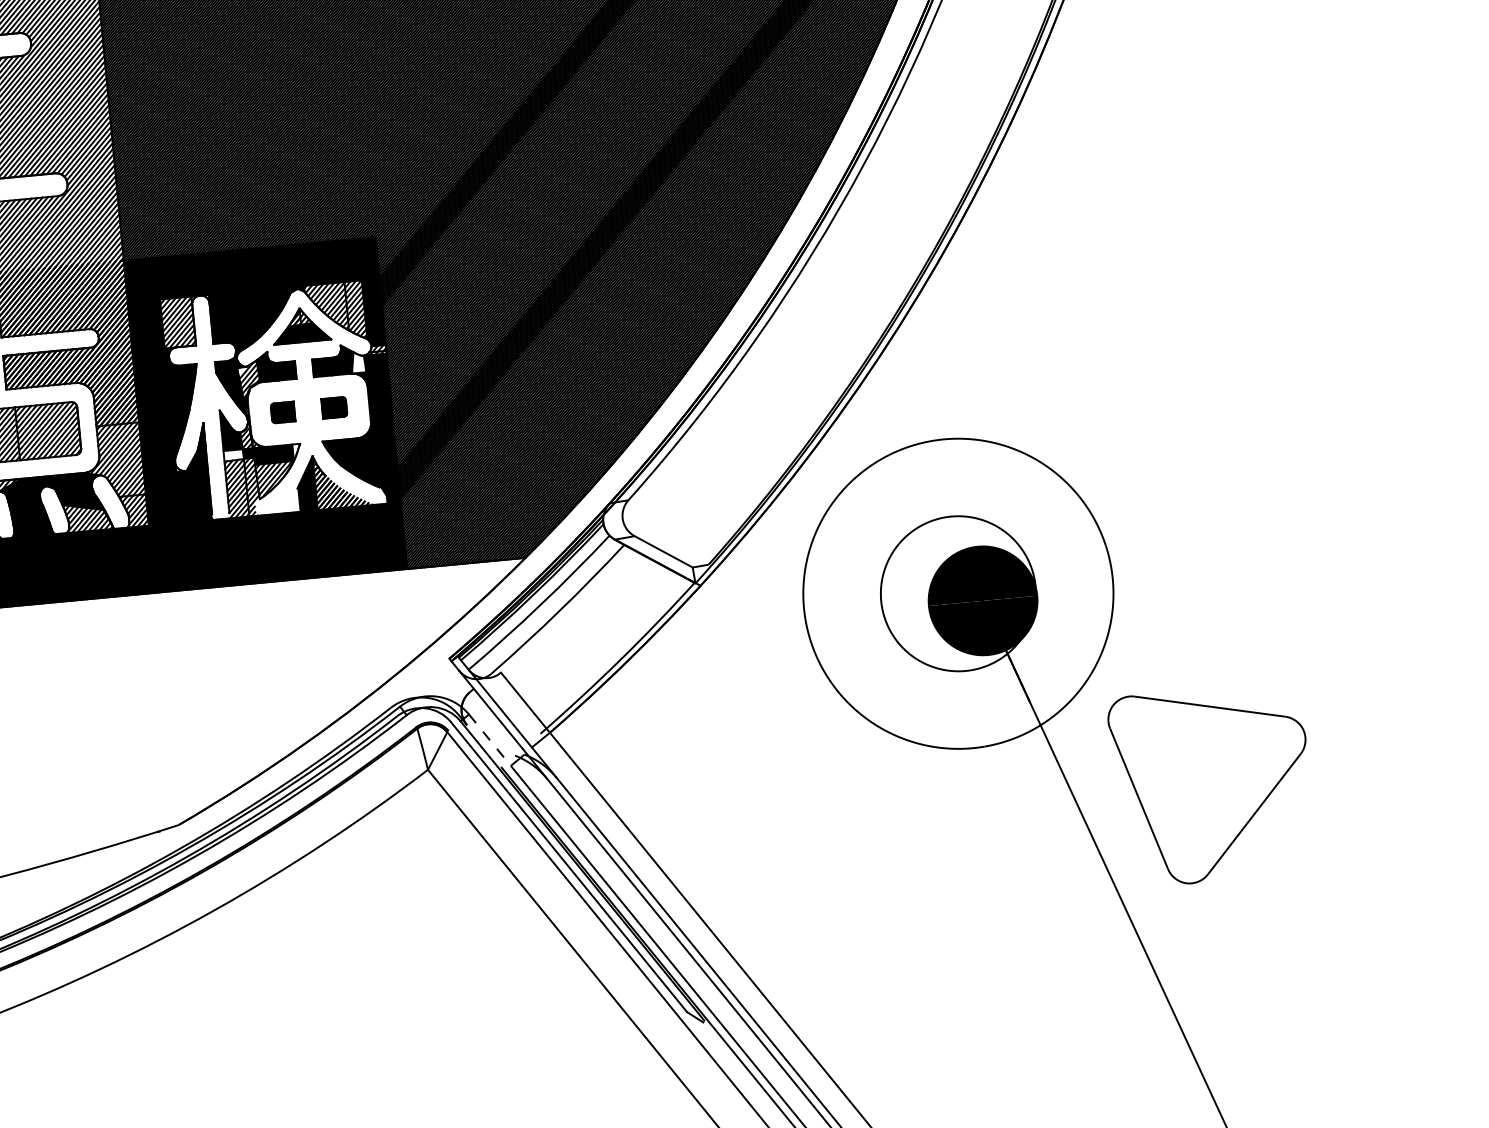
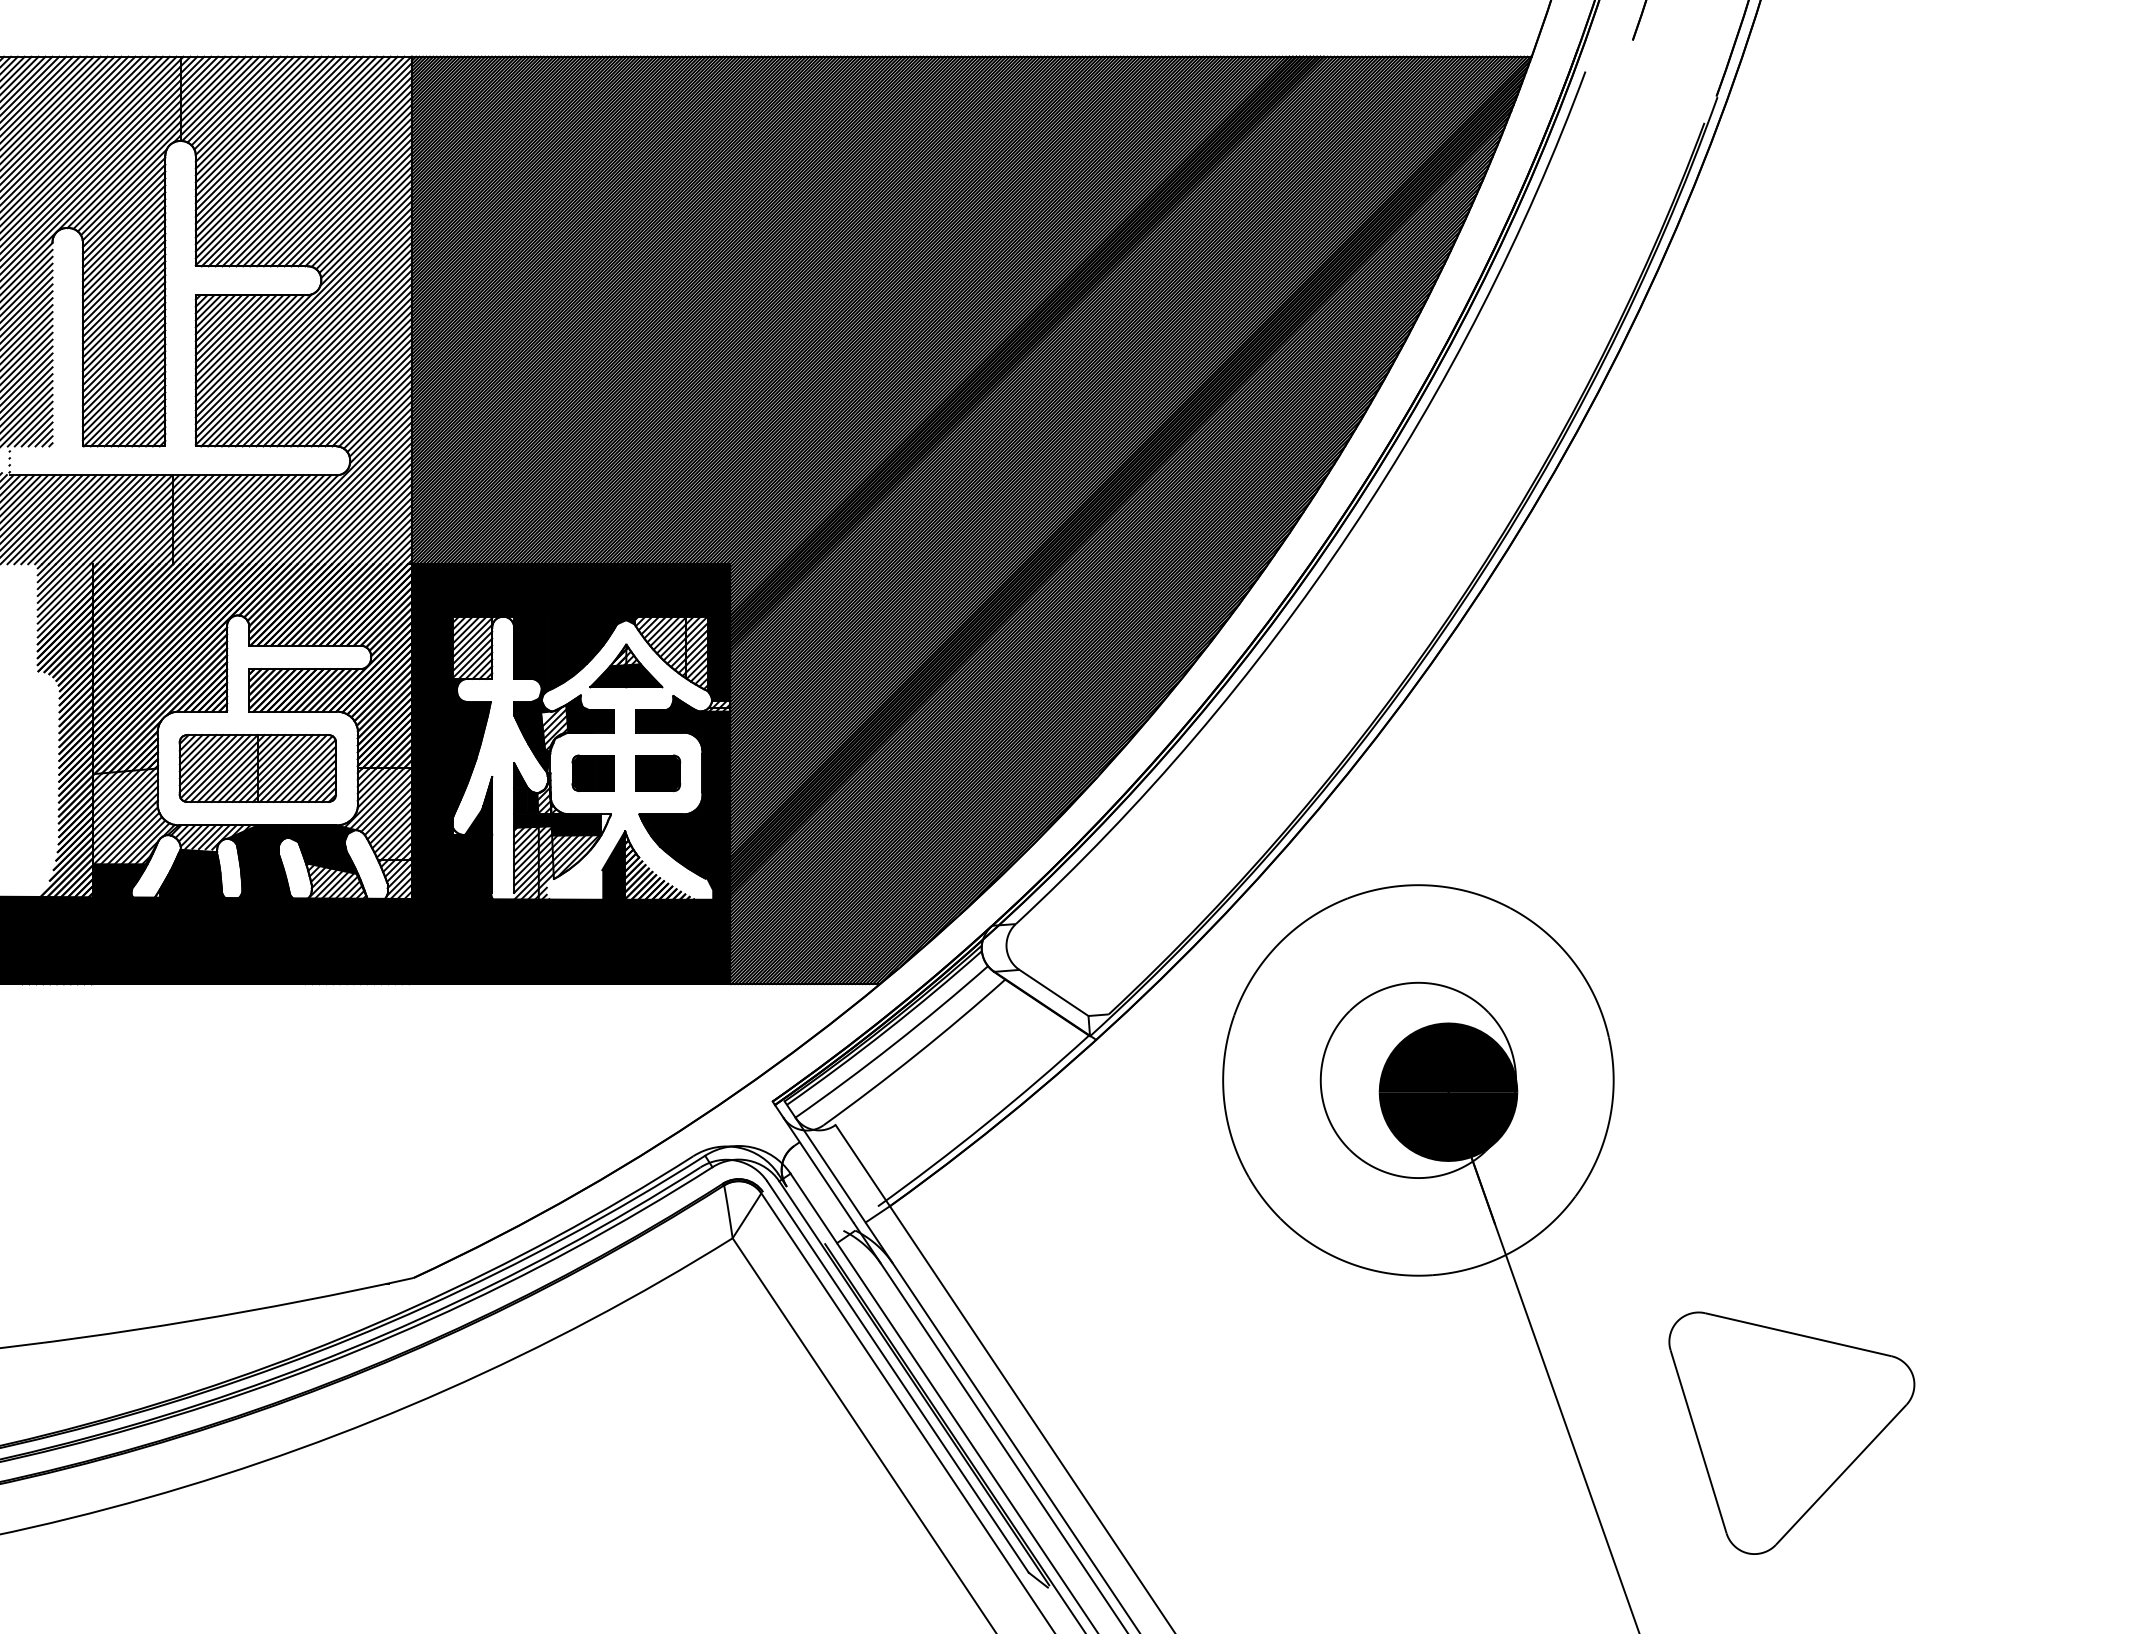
fill: (358, 362) -> (693, 719), added
part: (334, 407) -> (658, 773), size x1.43
part: (282, 412) -> (592, 772), size x1.43
fill: (233, 454) -> (526, 820), added
line: (489, 740) -> (813, 1208), dashed -> solid
part: (1211, 784) -> (1791, 1432), moved

